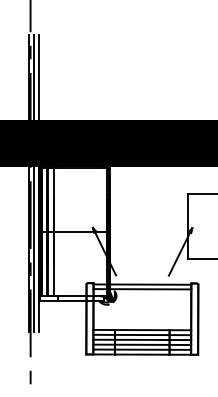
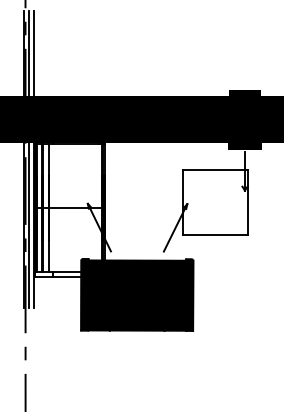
fill: (142, 318) -> (137, 294), added

